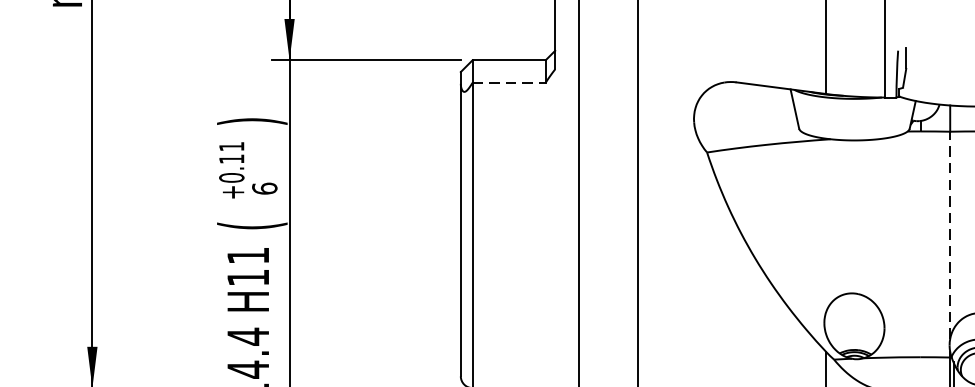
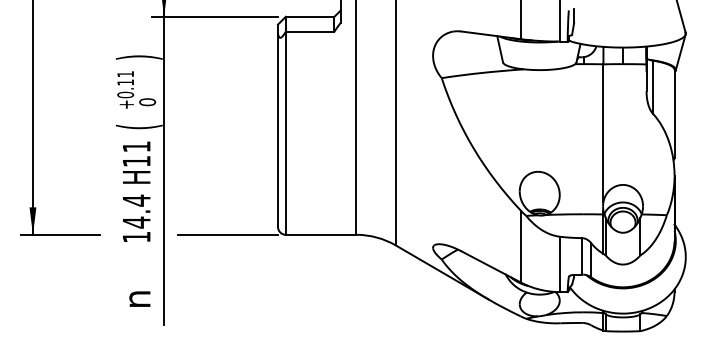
line: (509, 82) -> (310, 31), dashed -> solid
text: (264, 189) -> (147, 102), 6 -> 0
line: (950, 235) -> (603, 133), dashed -> solid

